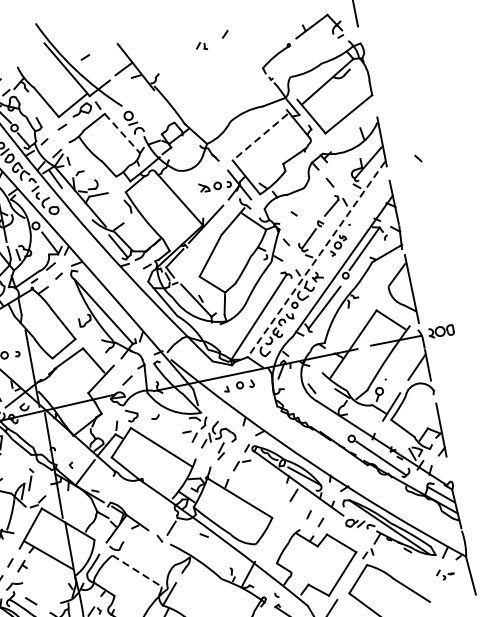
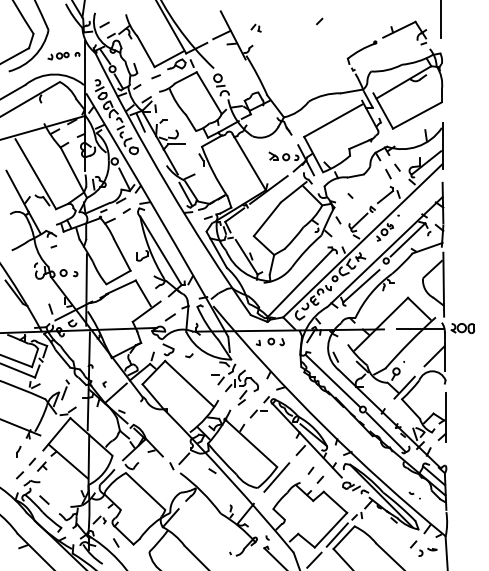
part: (200, 45) -> (255, 27), moved
line: (84, 57) -> (188, 17), removed
line: (122, 133) -> (209, 93), dashed -> solid
line: (259, 138) -> (332, 121), dashed -> solid
line: (418, 158) -> (397, 167), moved
line: (316, 259) -> (362, 241), dashed -> solid
line: (313, 415) -> (332, 381), added
part: (424, 519) -> (414, 495), added
line: (273, 529) -> (276, 477), added
line: (137, 571) -> (145, 491), dashed -> solid
part: (445, 574) -> (423, 548), size x1.67
line: (349, 577) -> (336, 534), added

